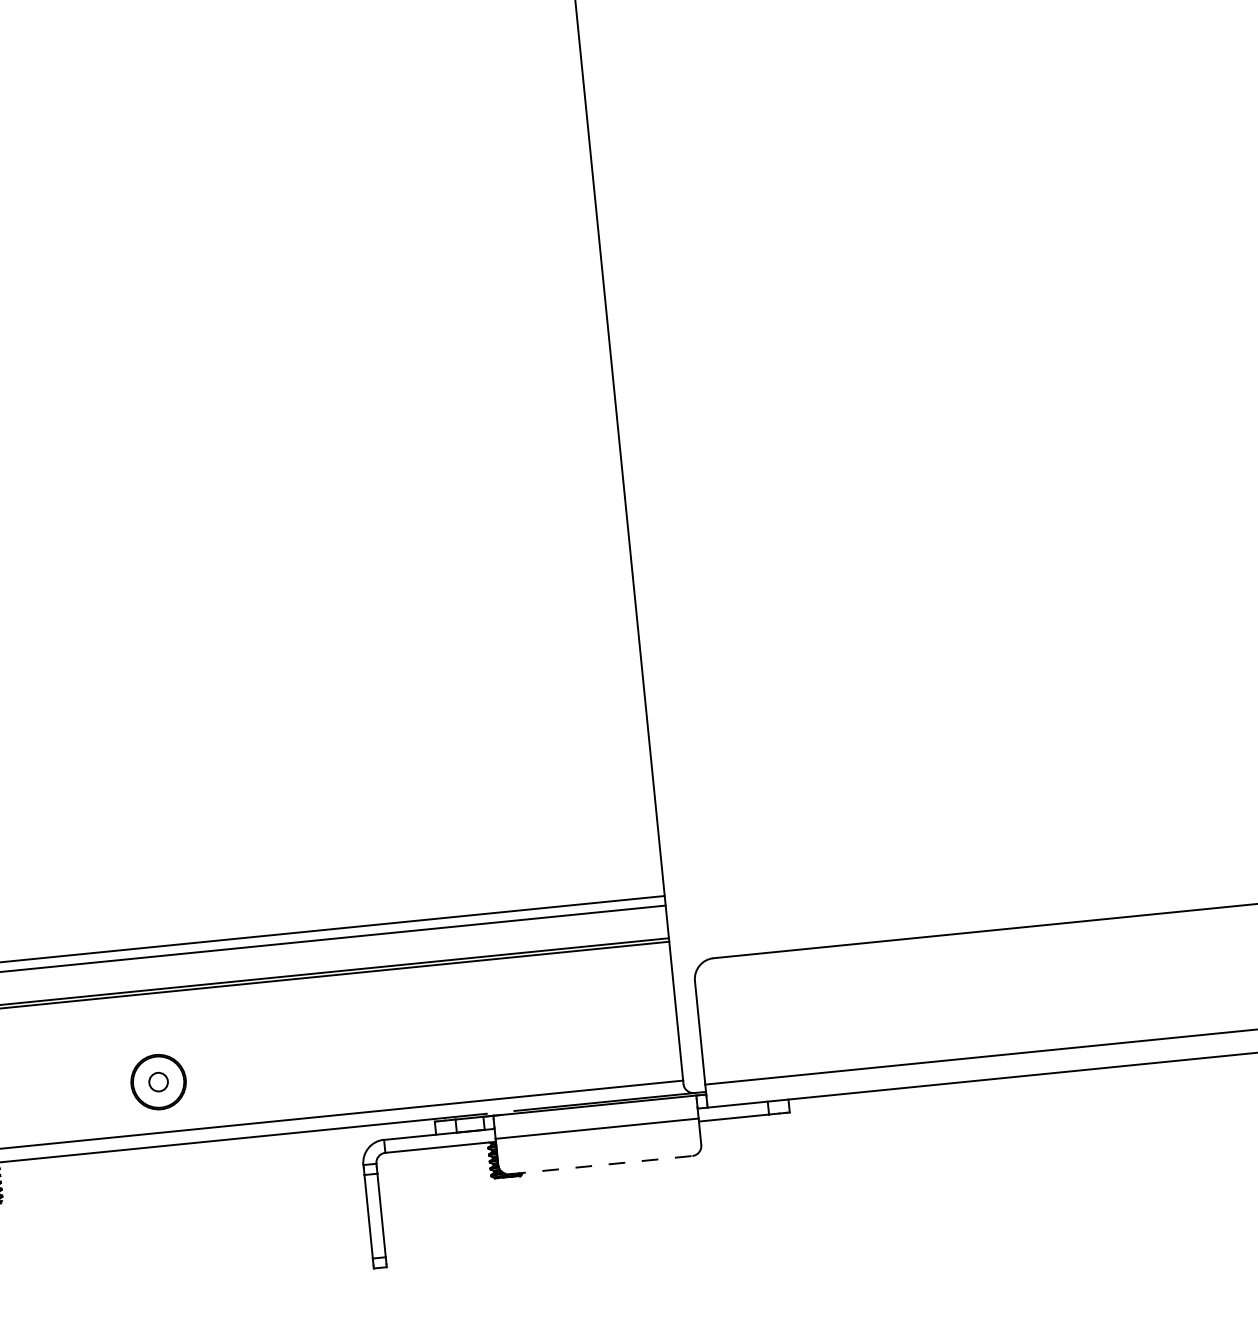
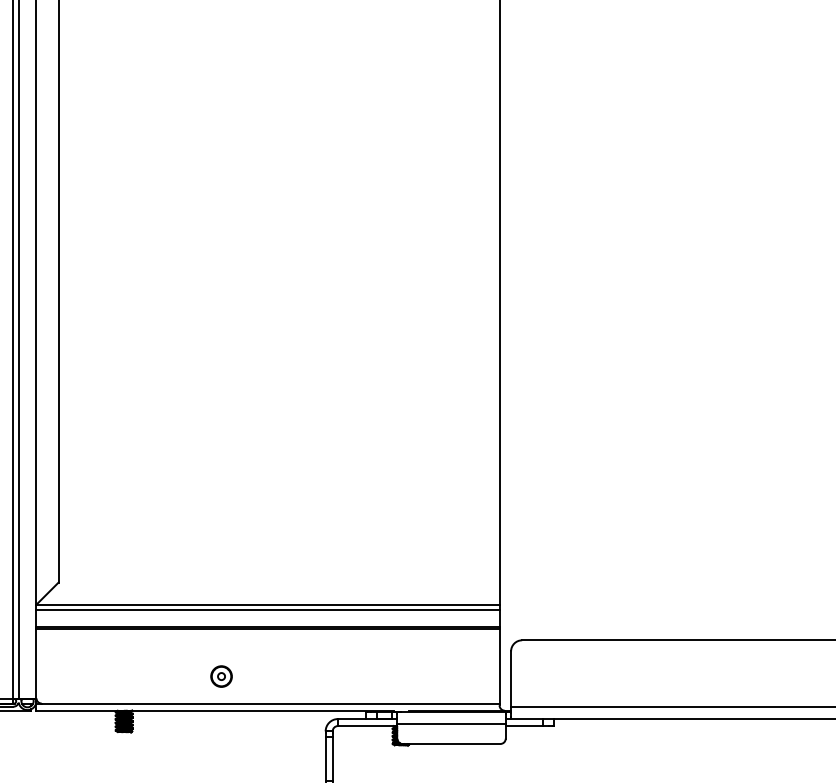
part: (158, 1081) -> (221, 676), size x0.71
line: (600, 1164) -> (451, 743), dashed -> solid

